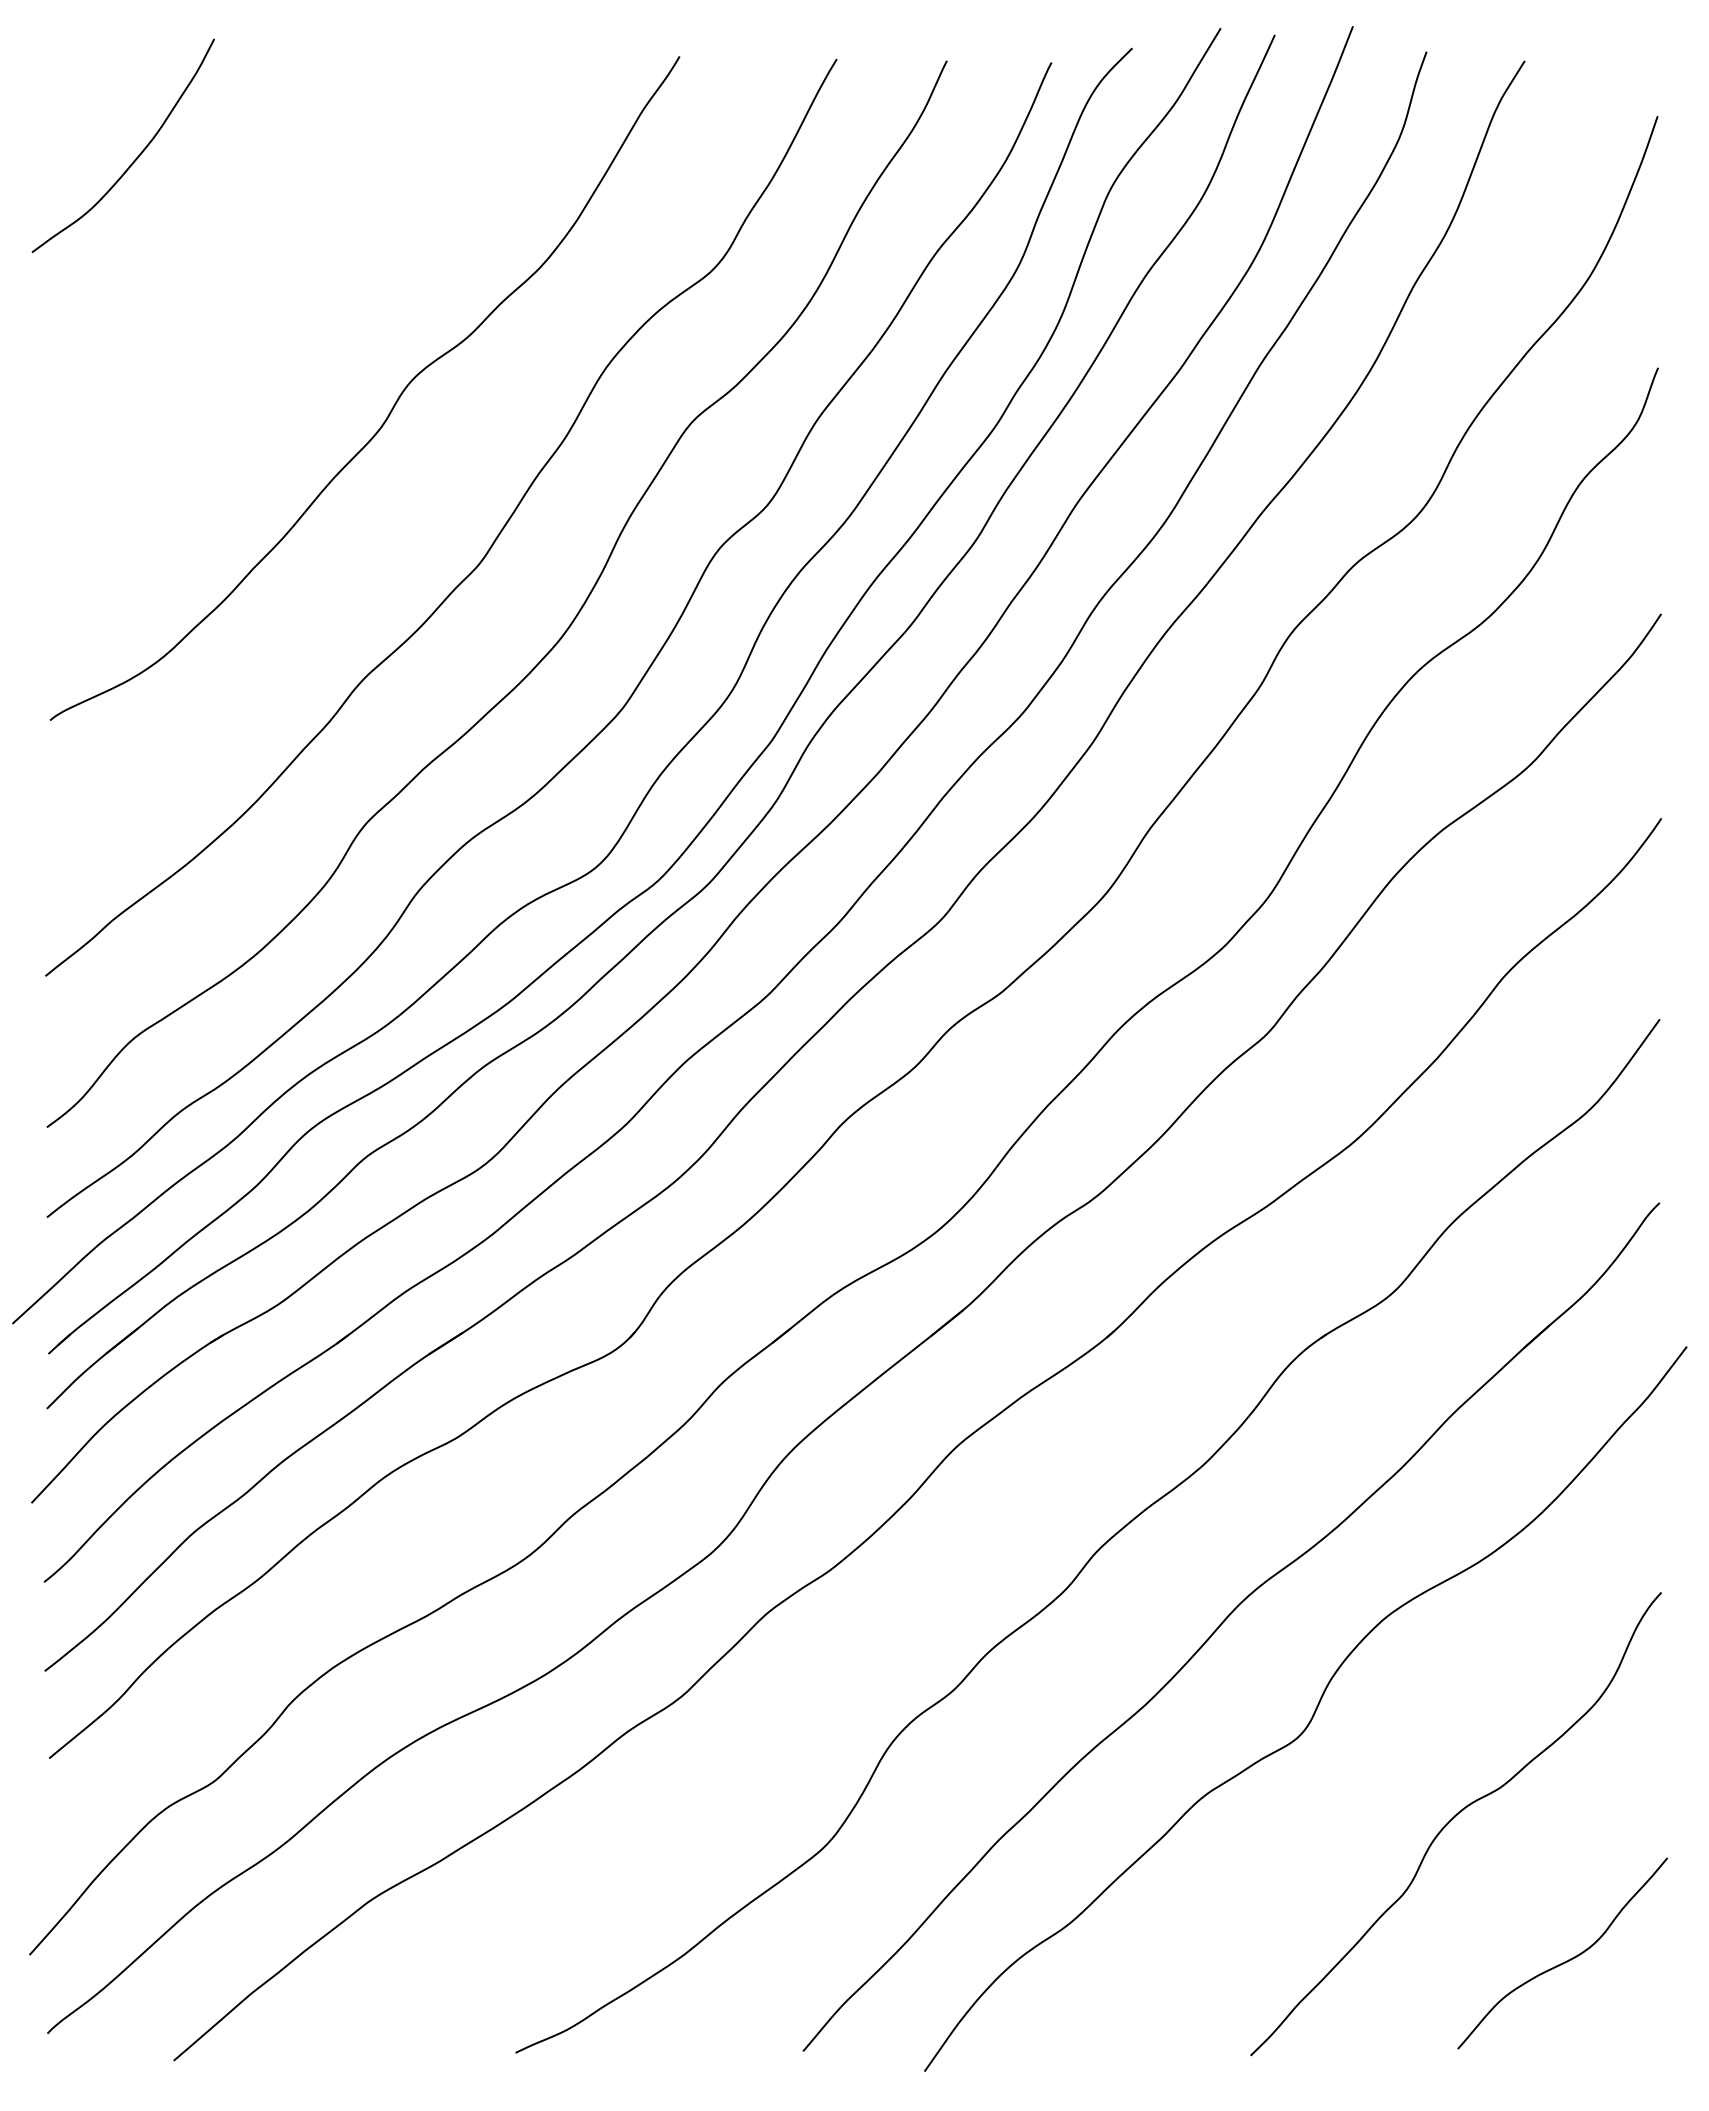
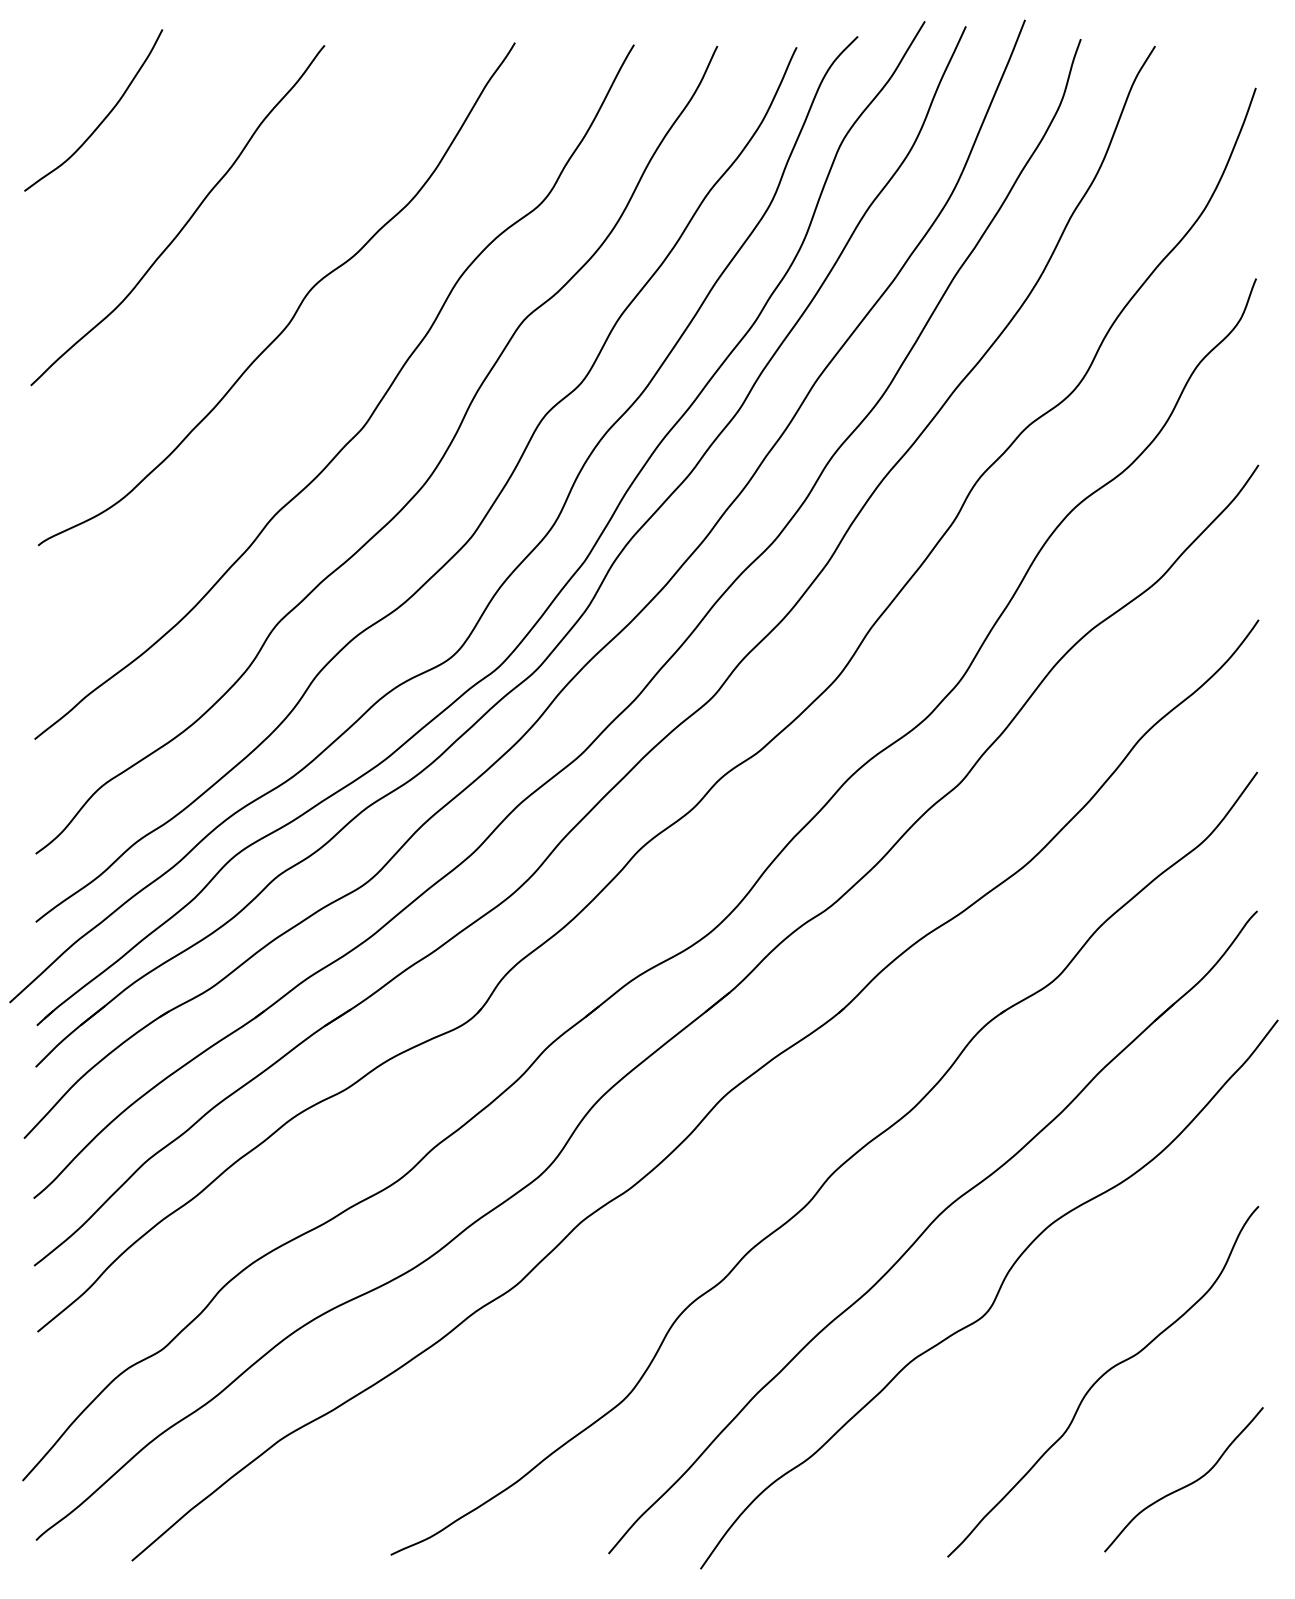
curve: (246, 292) -> (186, 221), added

